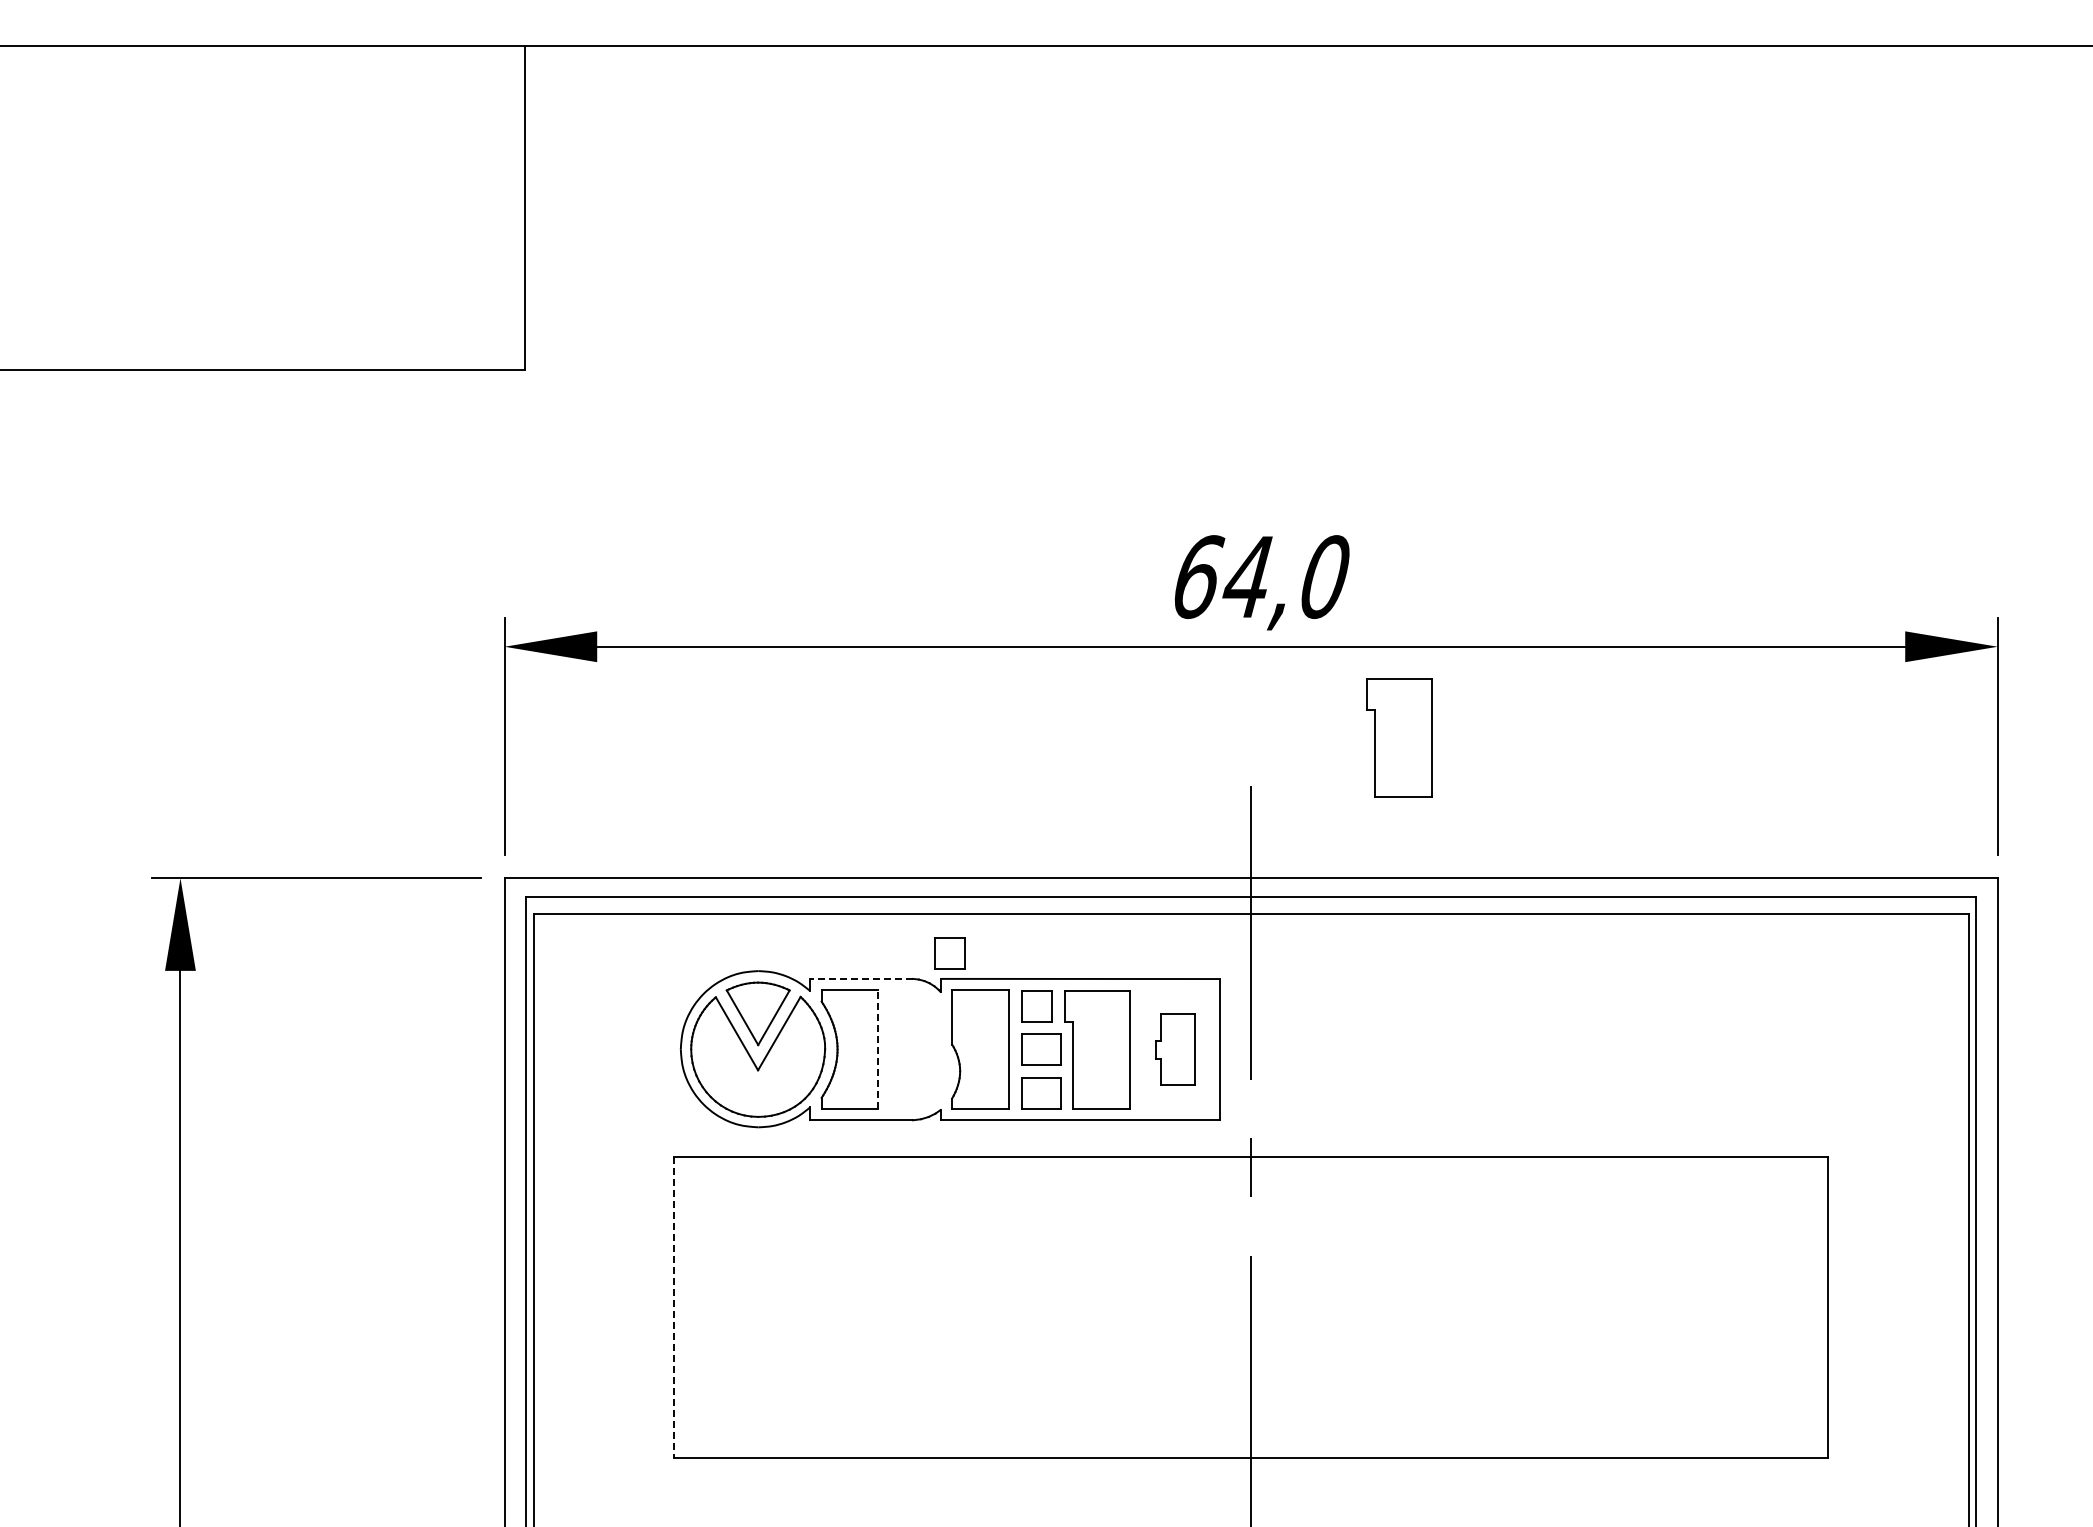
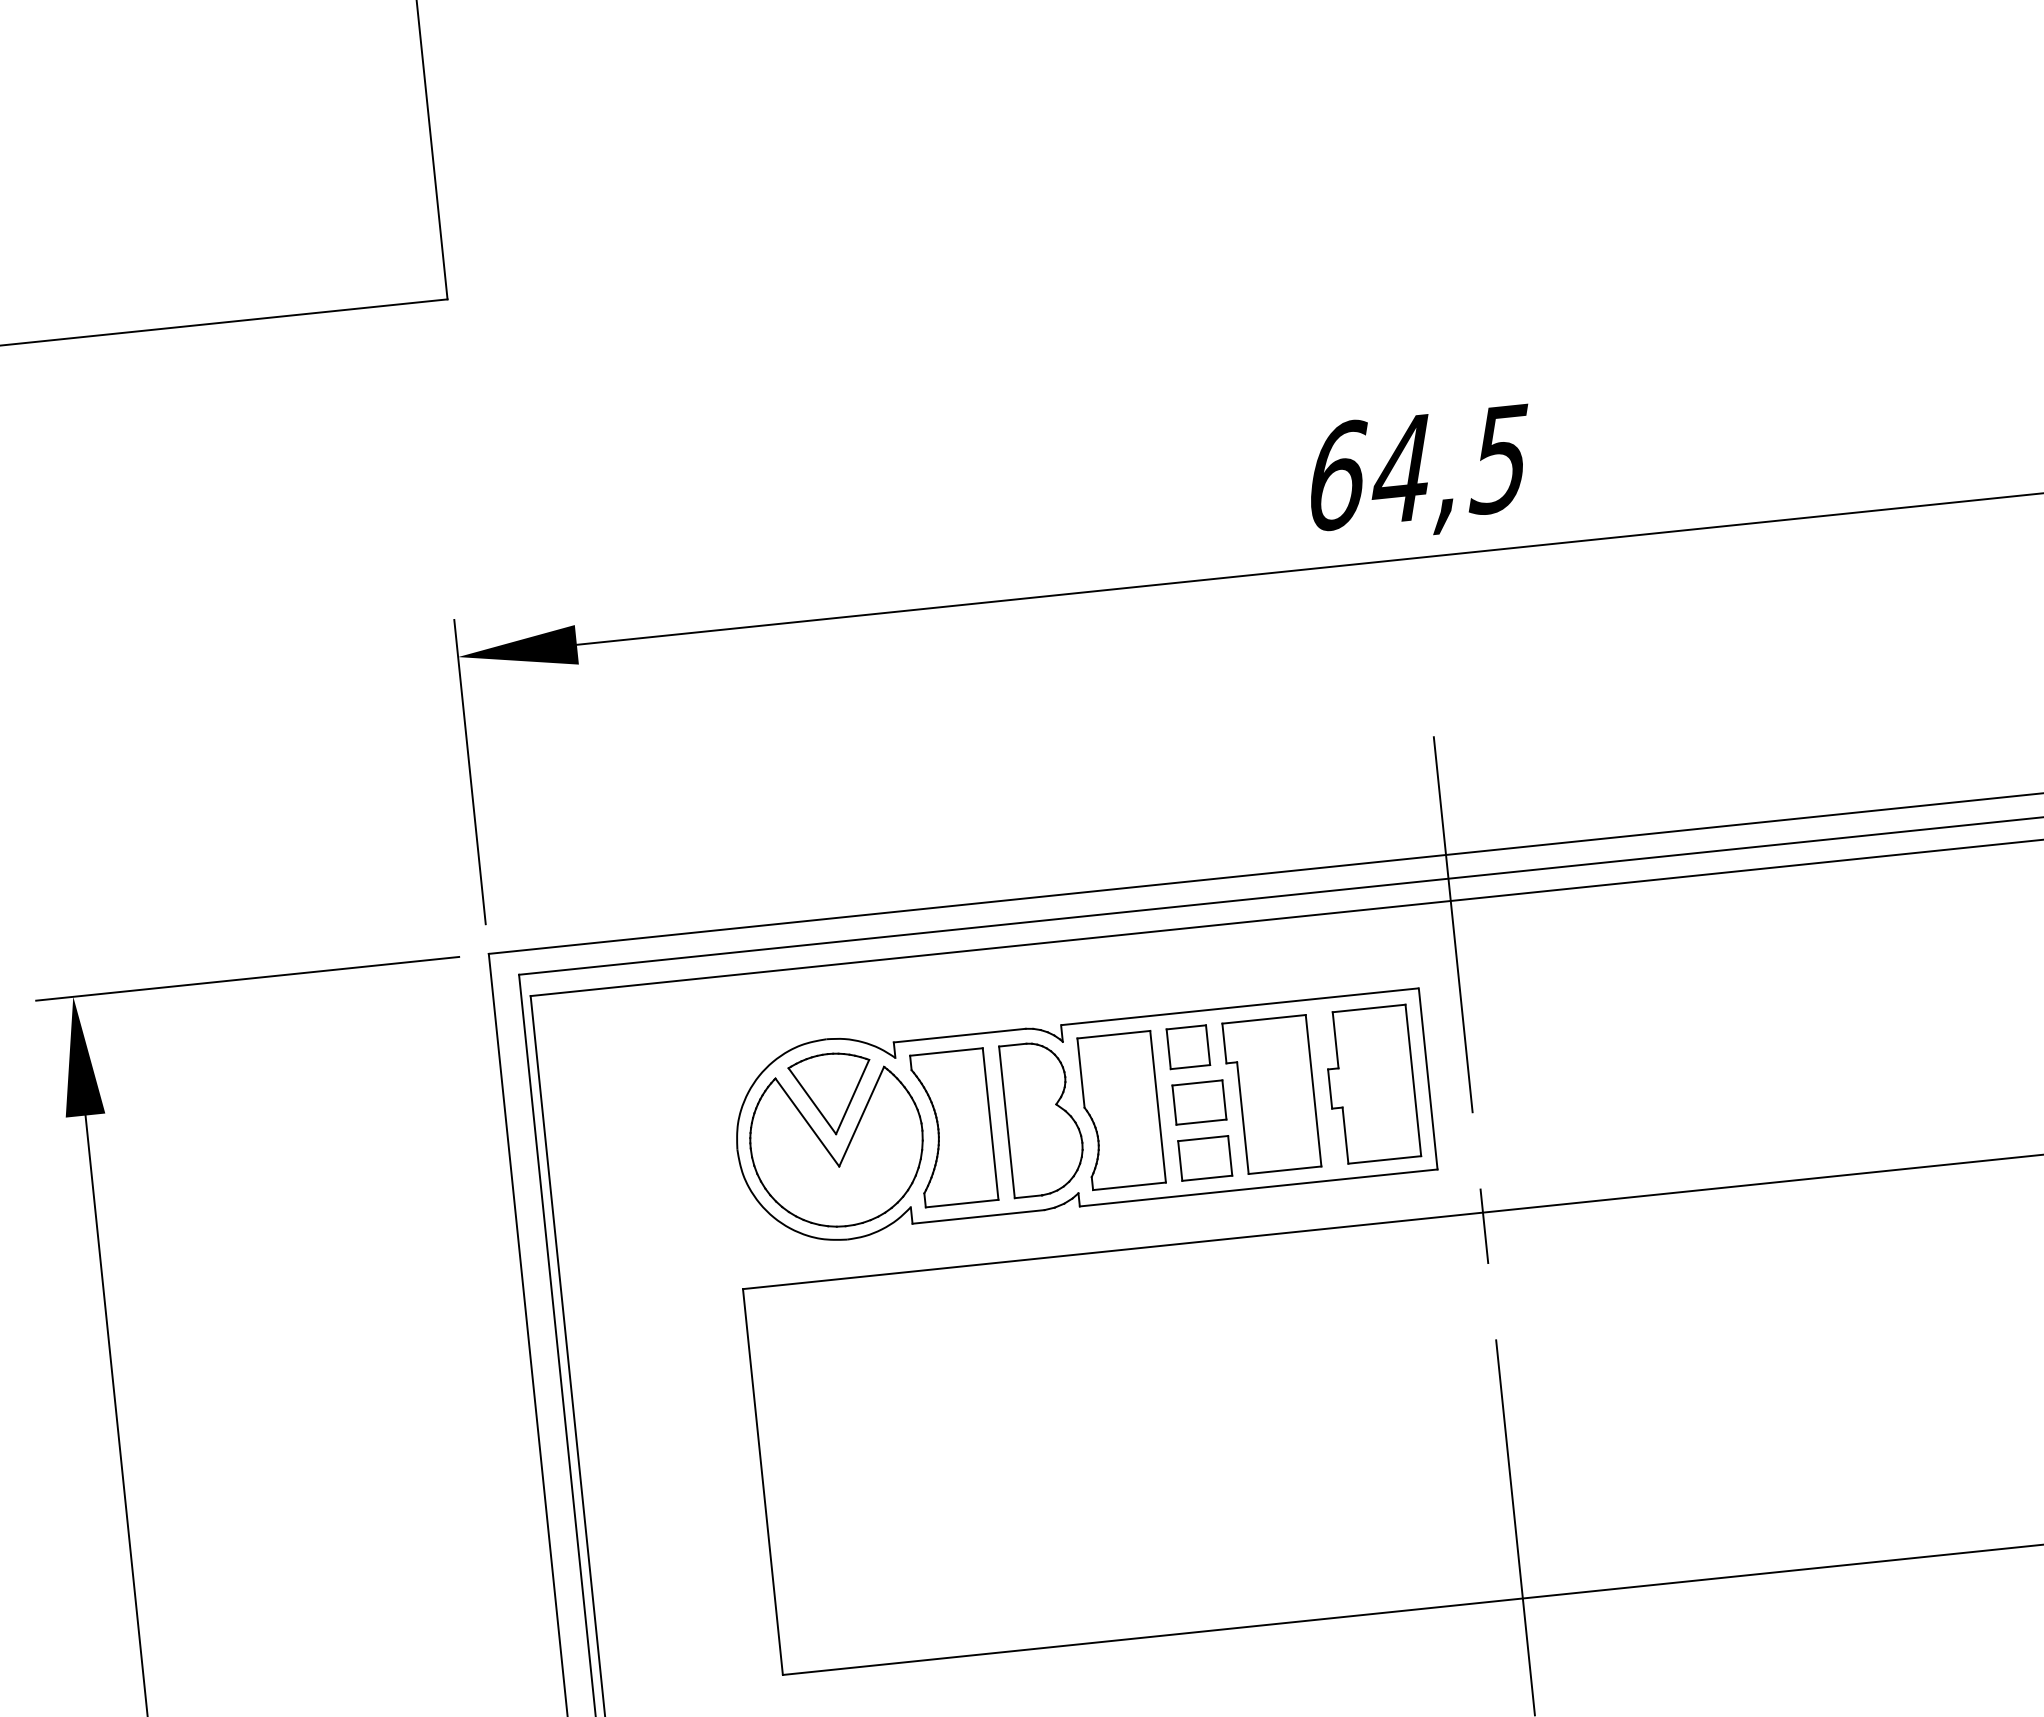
text: (1323, 577) -> (1498, 459), 64,0 -> 64,5
part: (1399, 737) -> (1617, 654), removed
part: (949, 953) -> (1069, 991), removed
line: (861, 978) -> (959, 1035), dashed -> solid
line: (878, 1049) -> (990, 1123), dashed -> solid
part: (919, 1049) -> (1043, 1118), added
part: (1175, 1049) -> (1371, 1084), size x1.67
line: (674, 1308) -> (763, 1482), dashed -> solid

